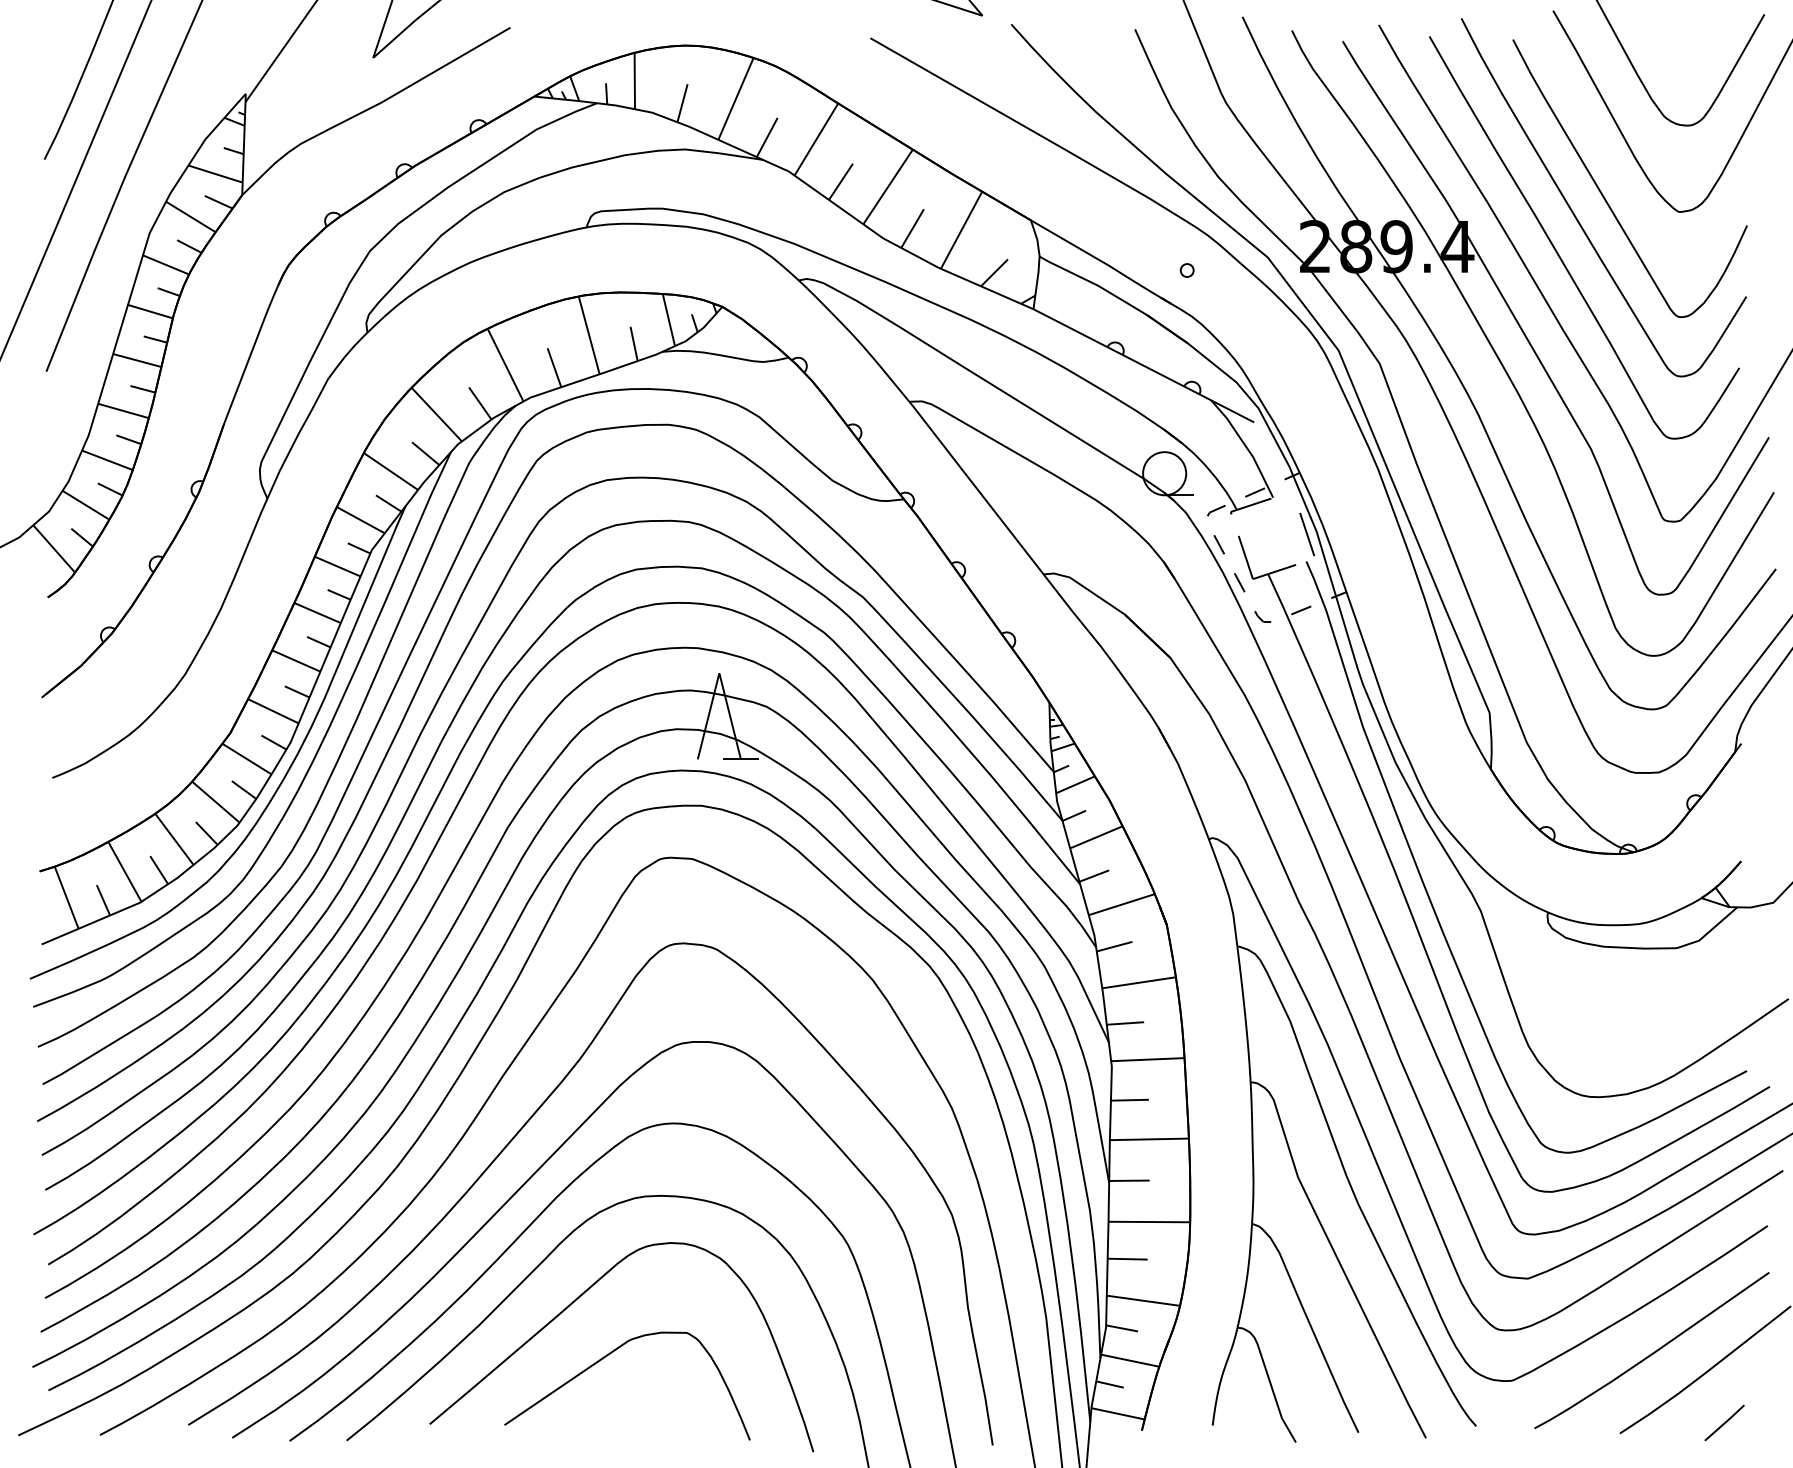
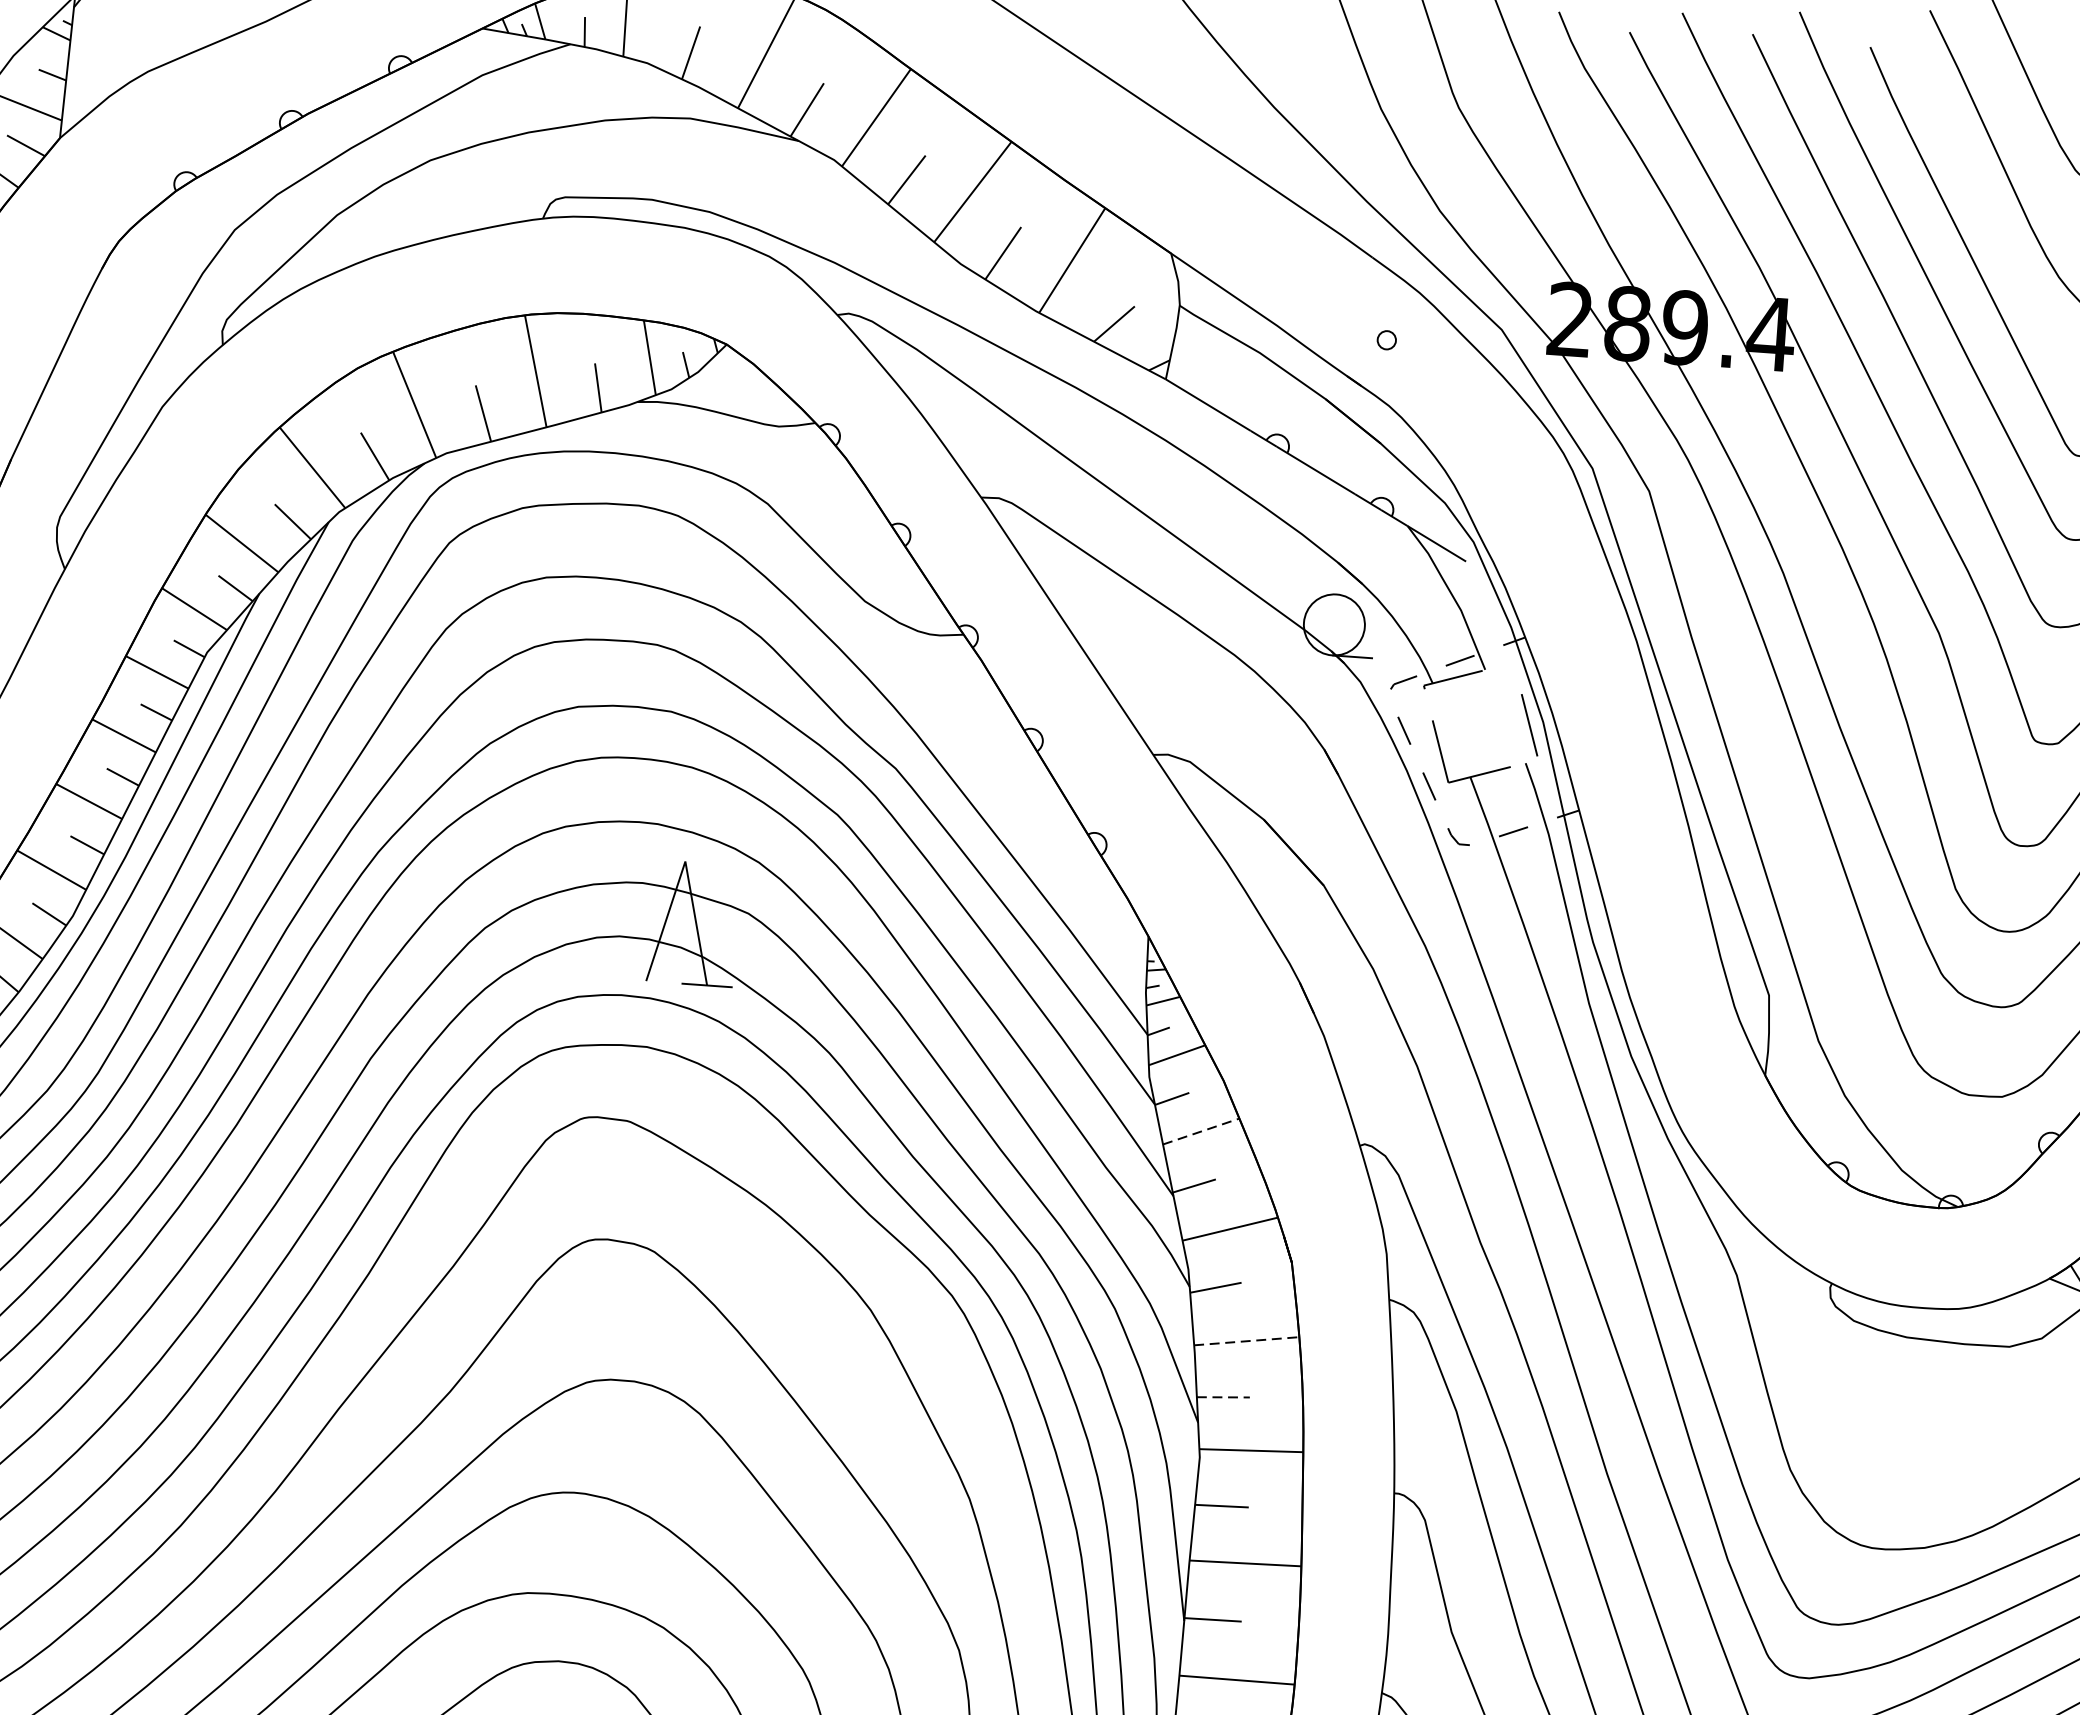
line: (1096, 837) -> (1201, 1131), solid -> dashed
line: (1139, 982) -> (1247, 1340), solid -> dashed
line: (1125, 1023) -> (1223, 1397), solid -> dashed

